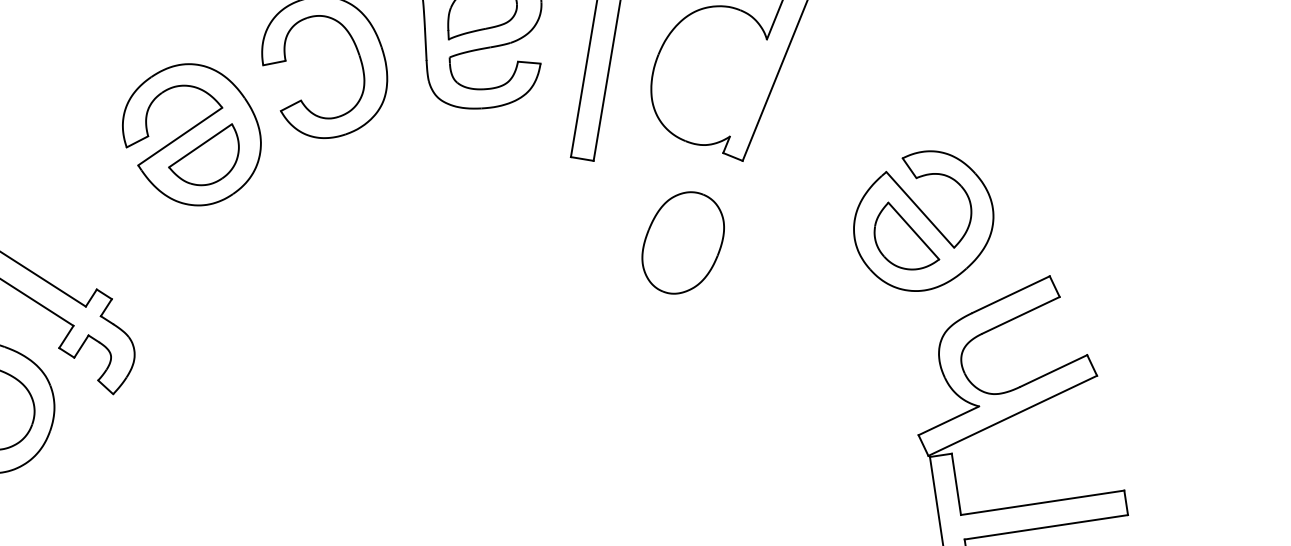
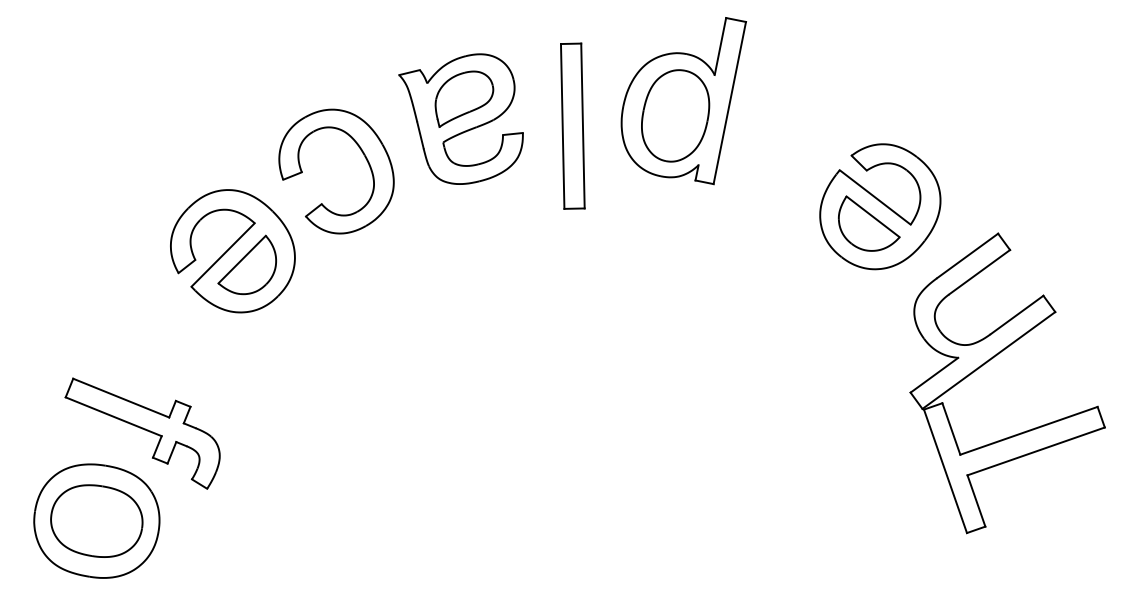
part: (683, 242) -> (675, 115), moved

